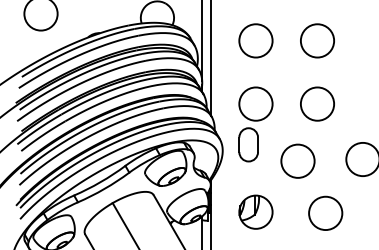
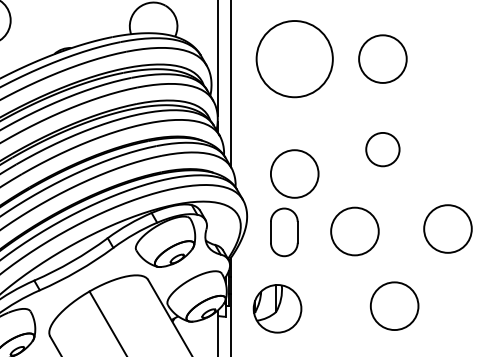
circle: (255, 40) -> (294, 58), size x1.6
circle: (317, 103) -> (382, 148), size x0.7
part: (255, 124) -> (294, 203), moved
part: (255, 211) -> (276, 307), moved

